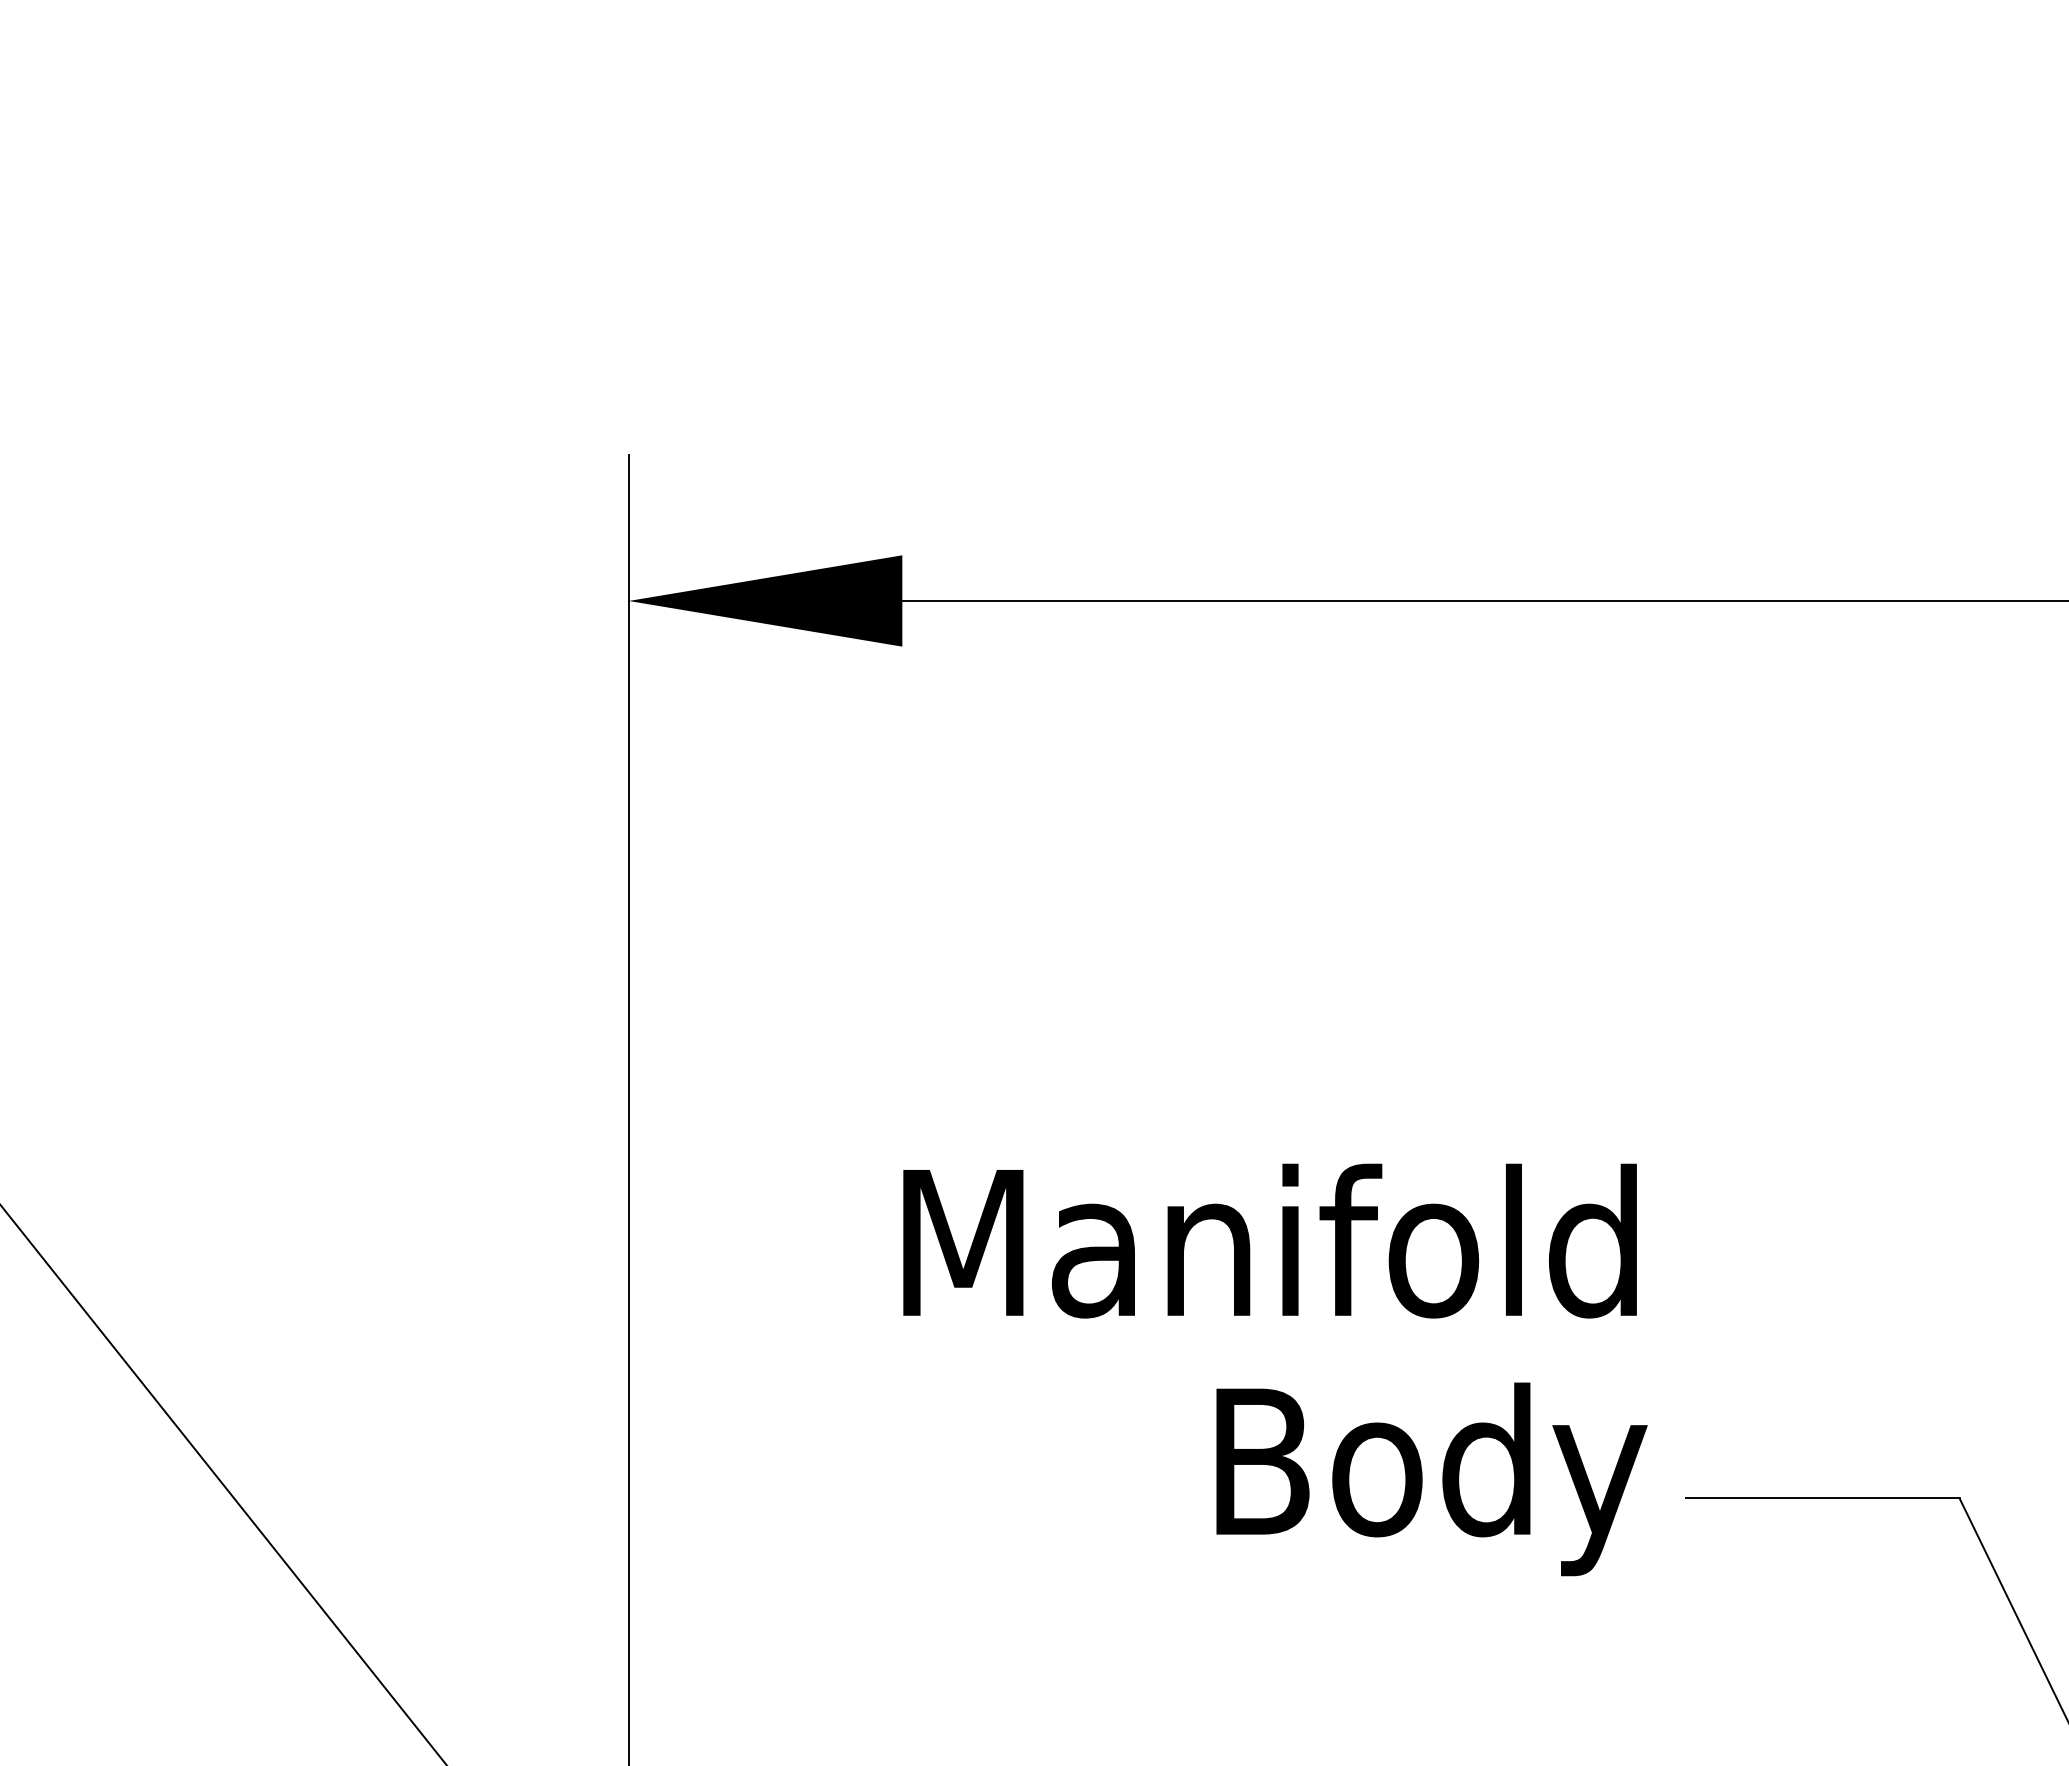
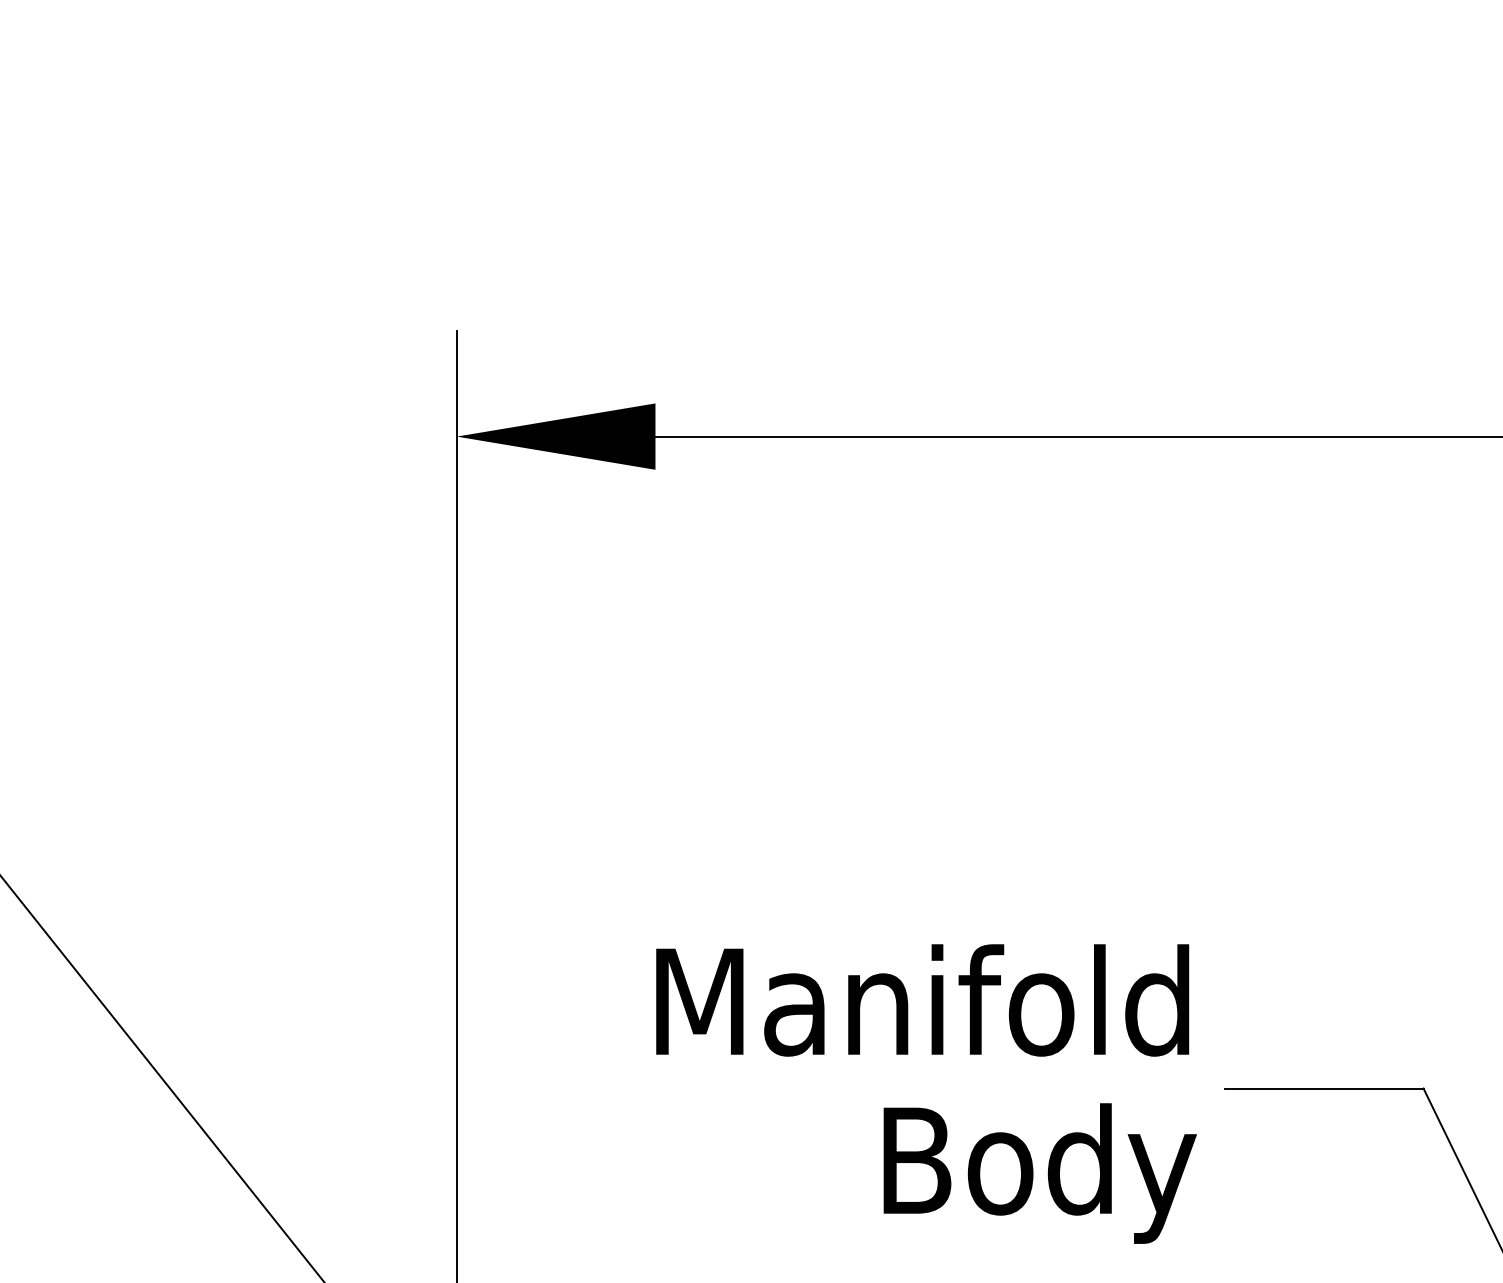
text: (1275, 1369) -> (926, 1093), moved

